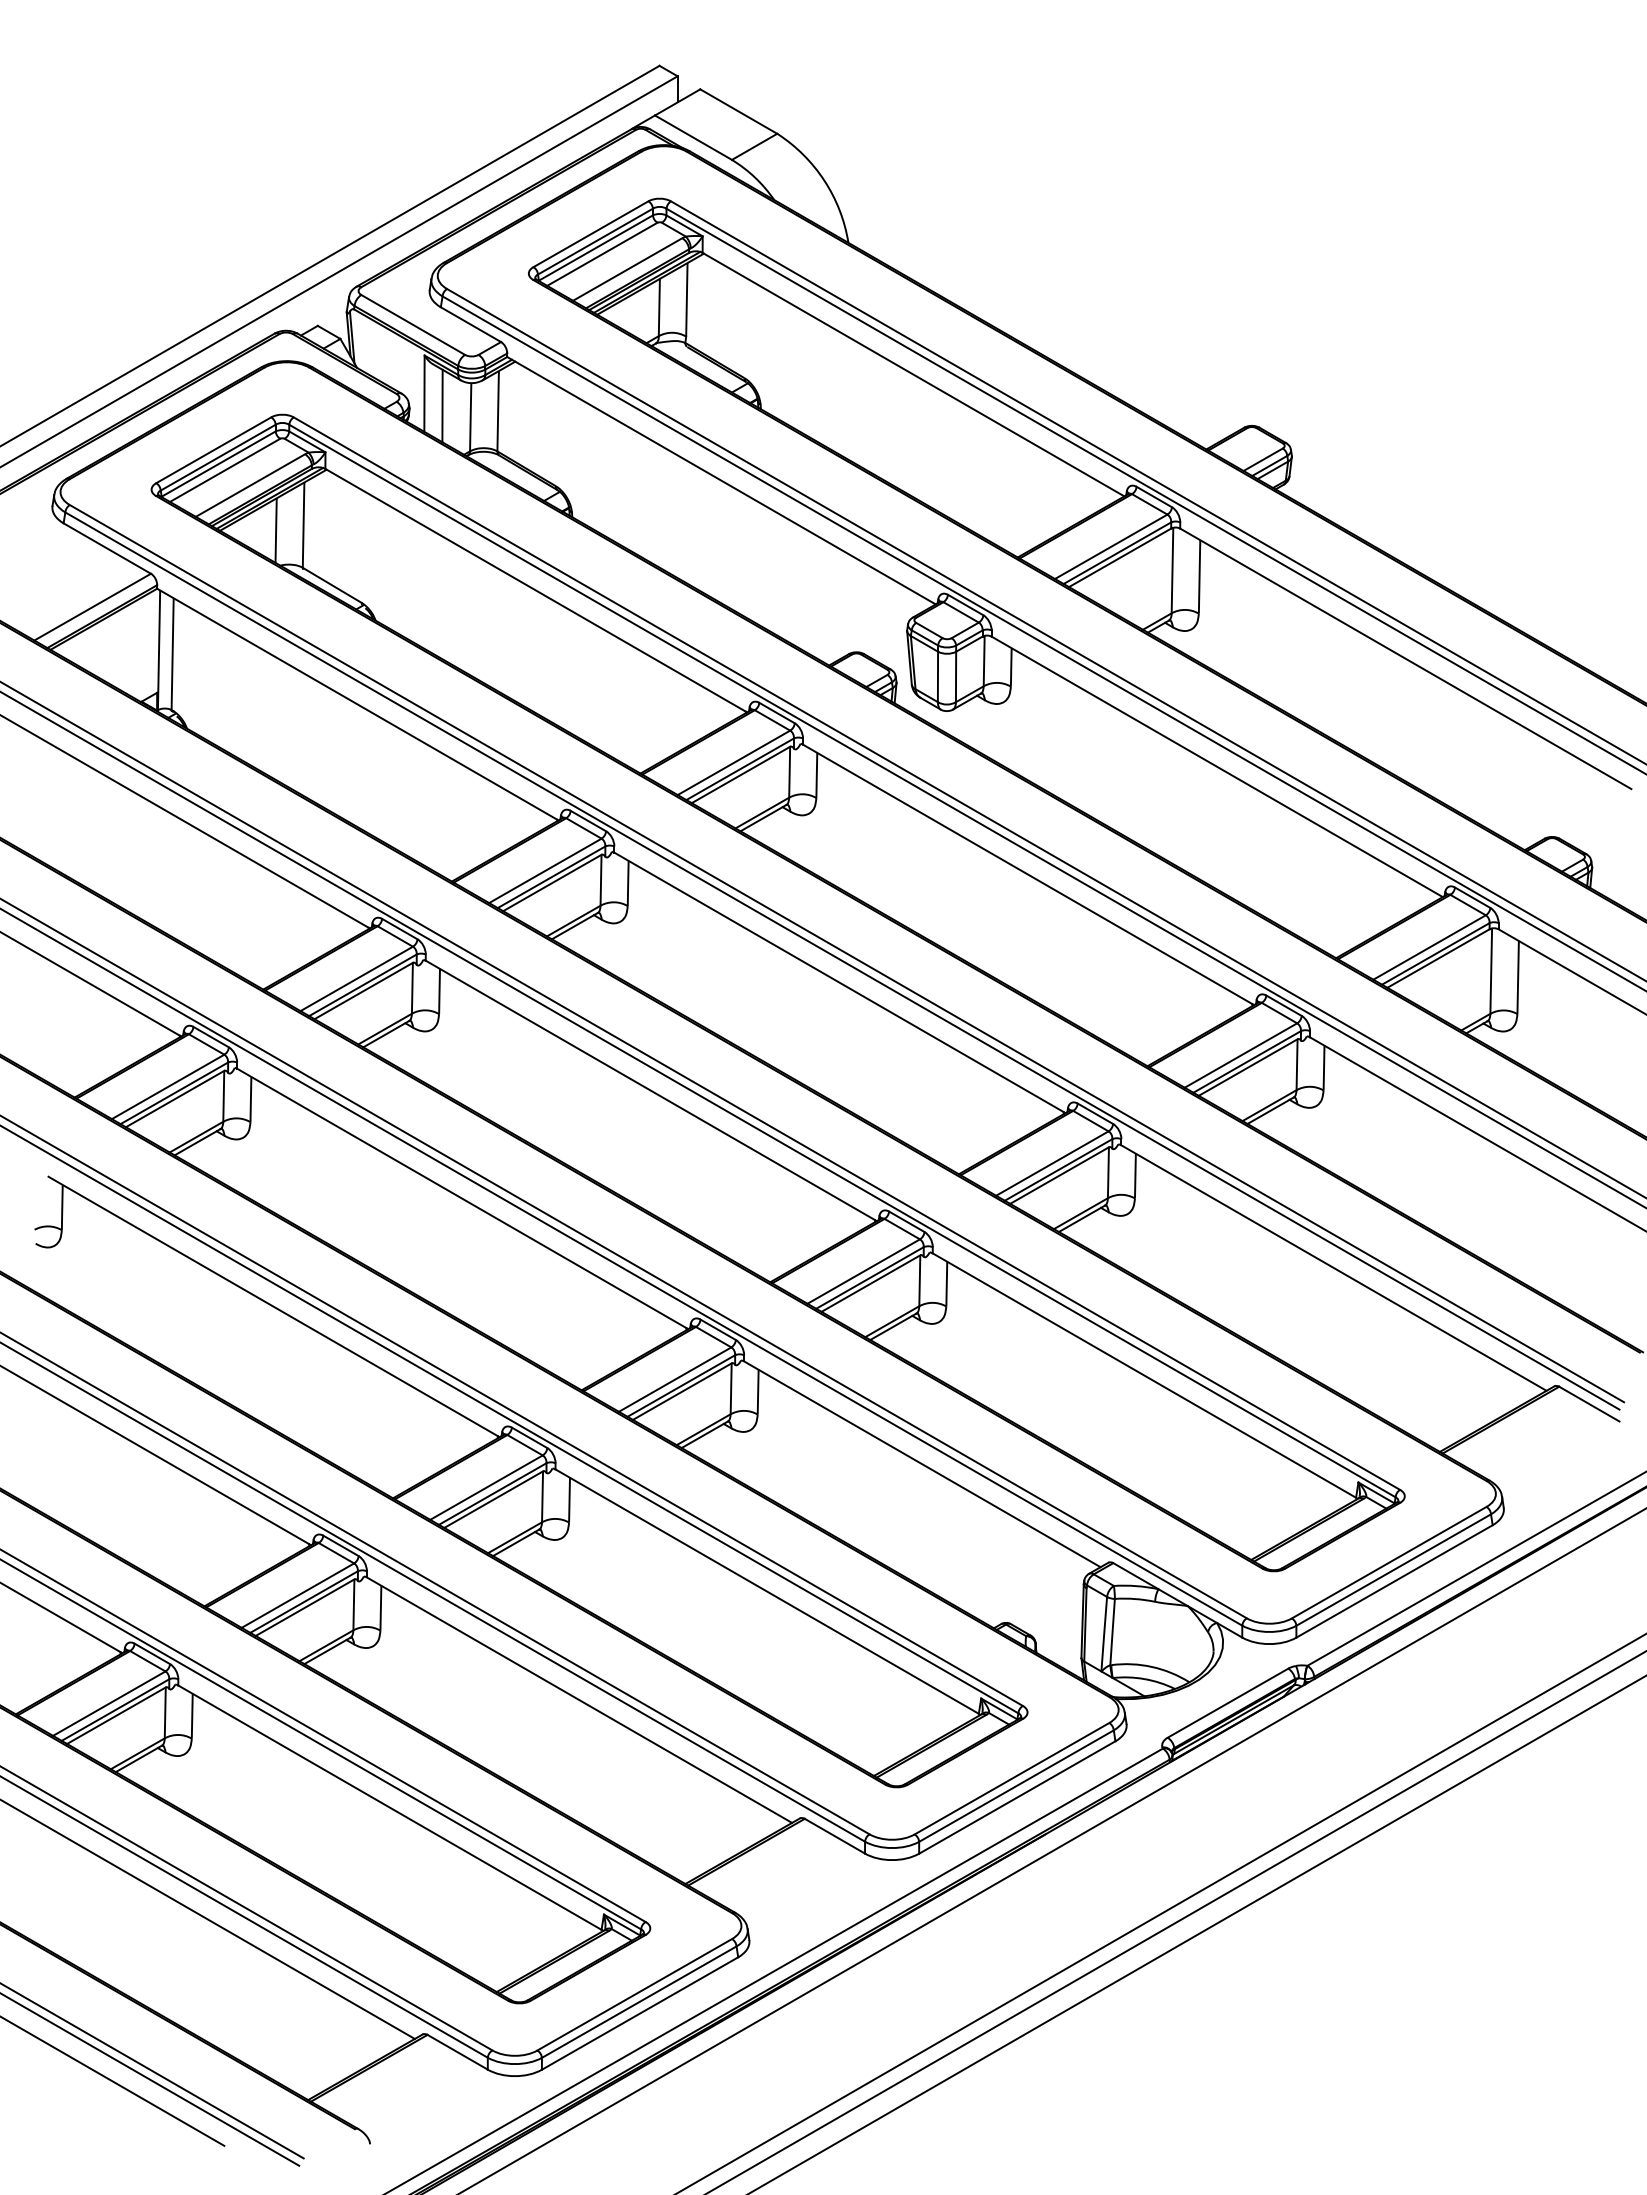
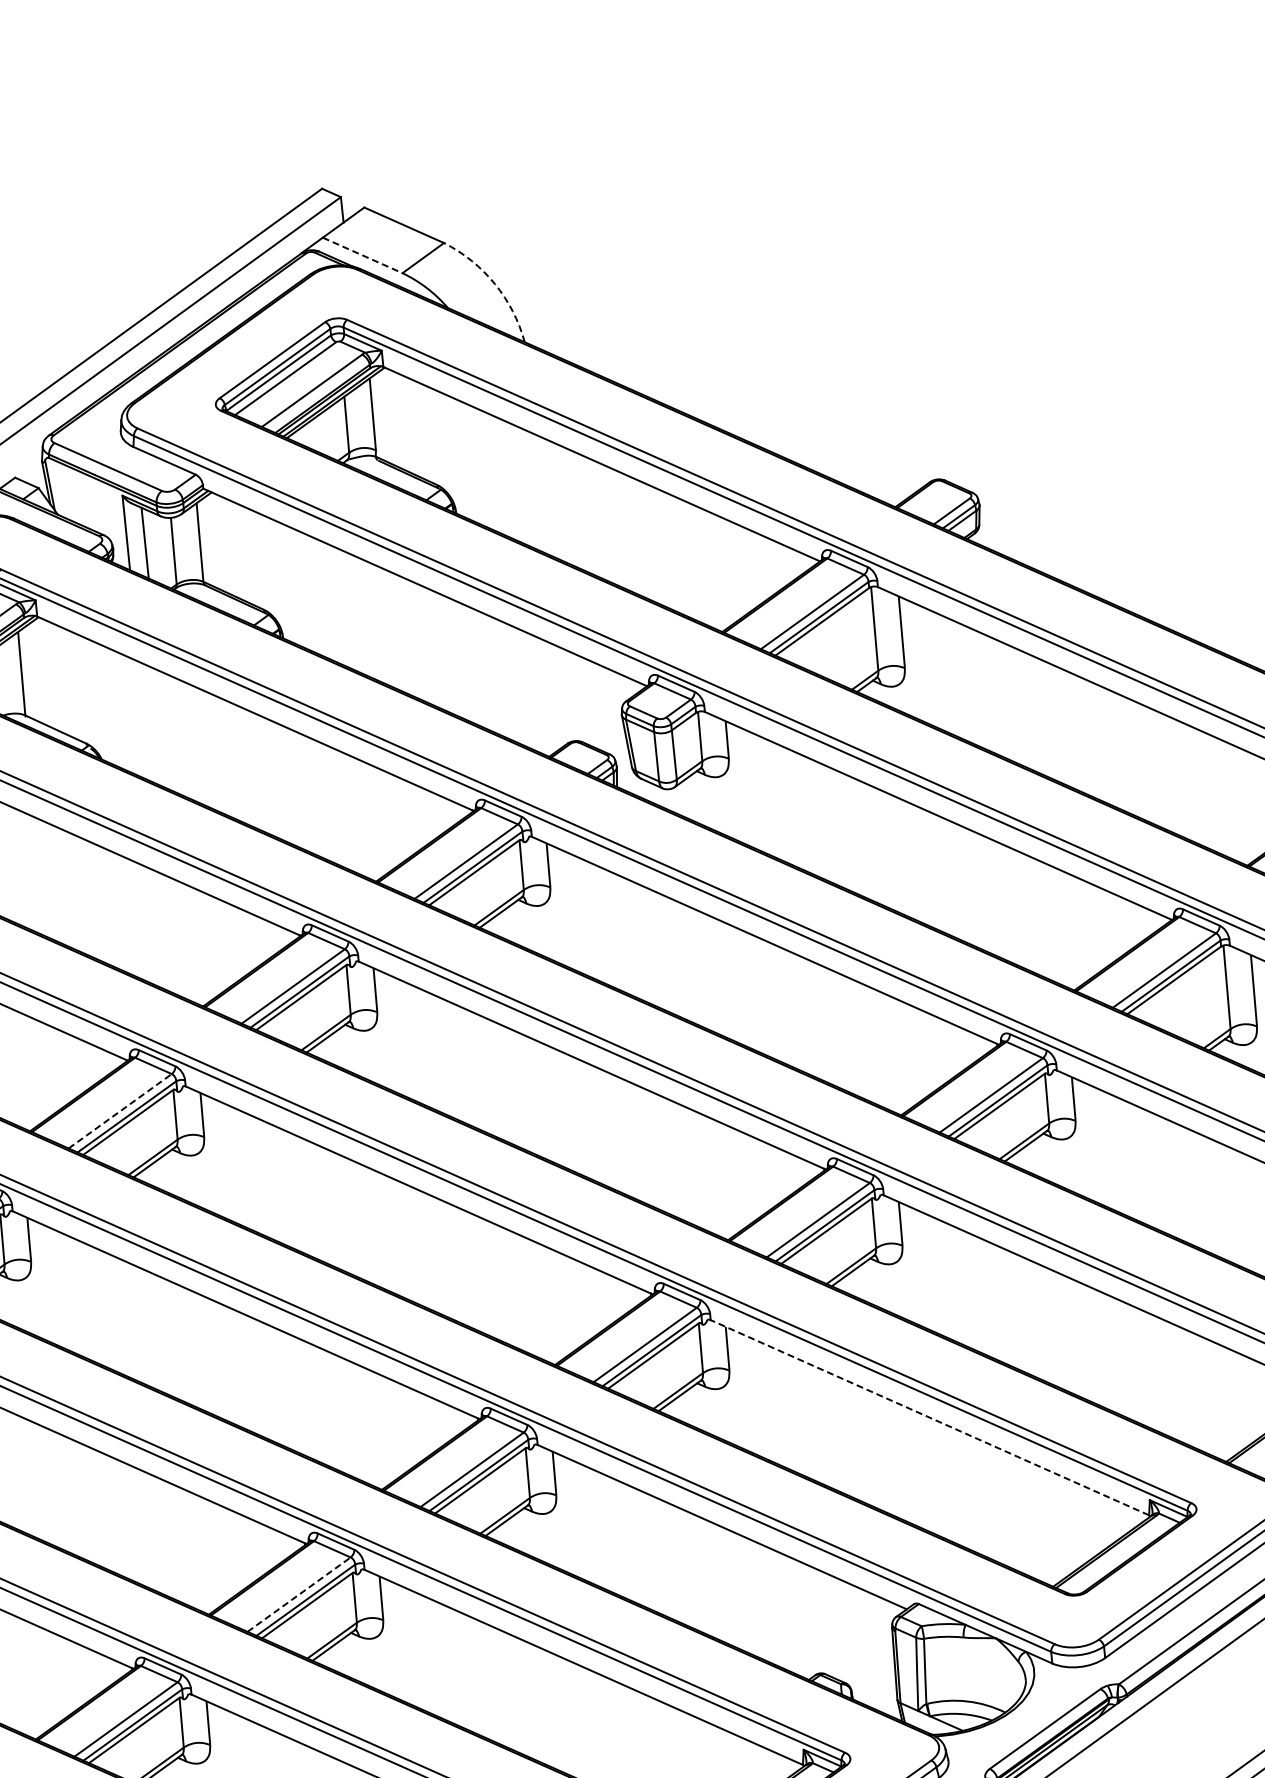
line: (693, 137) -> (362, 255), solid -> dashed
arc: (824, 180) -> (494, 283), solid -> dashed
line: (356, 978) -> (119, 1110), solid -> dashed
line: (1143, 1375) -> (929, 1417), solid -> dashed
line: (486, 1487) -> (299, 1594), solid -> dashed

